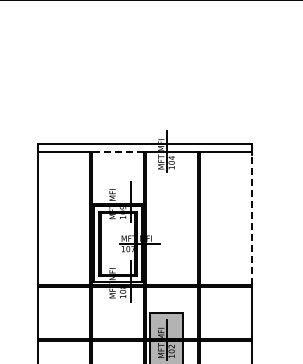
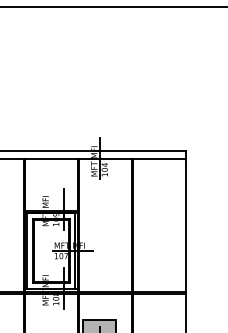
line: (117, 151) -> (50, 158), dashed -> solid
line: (252, 219) -> (185, 226), dashed -> solid

